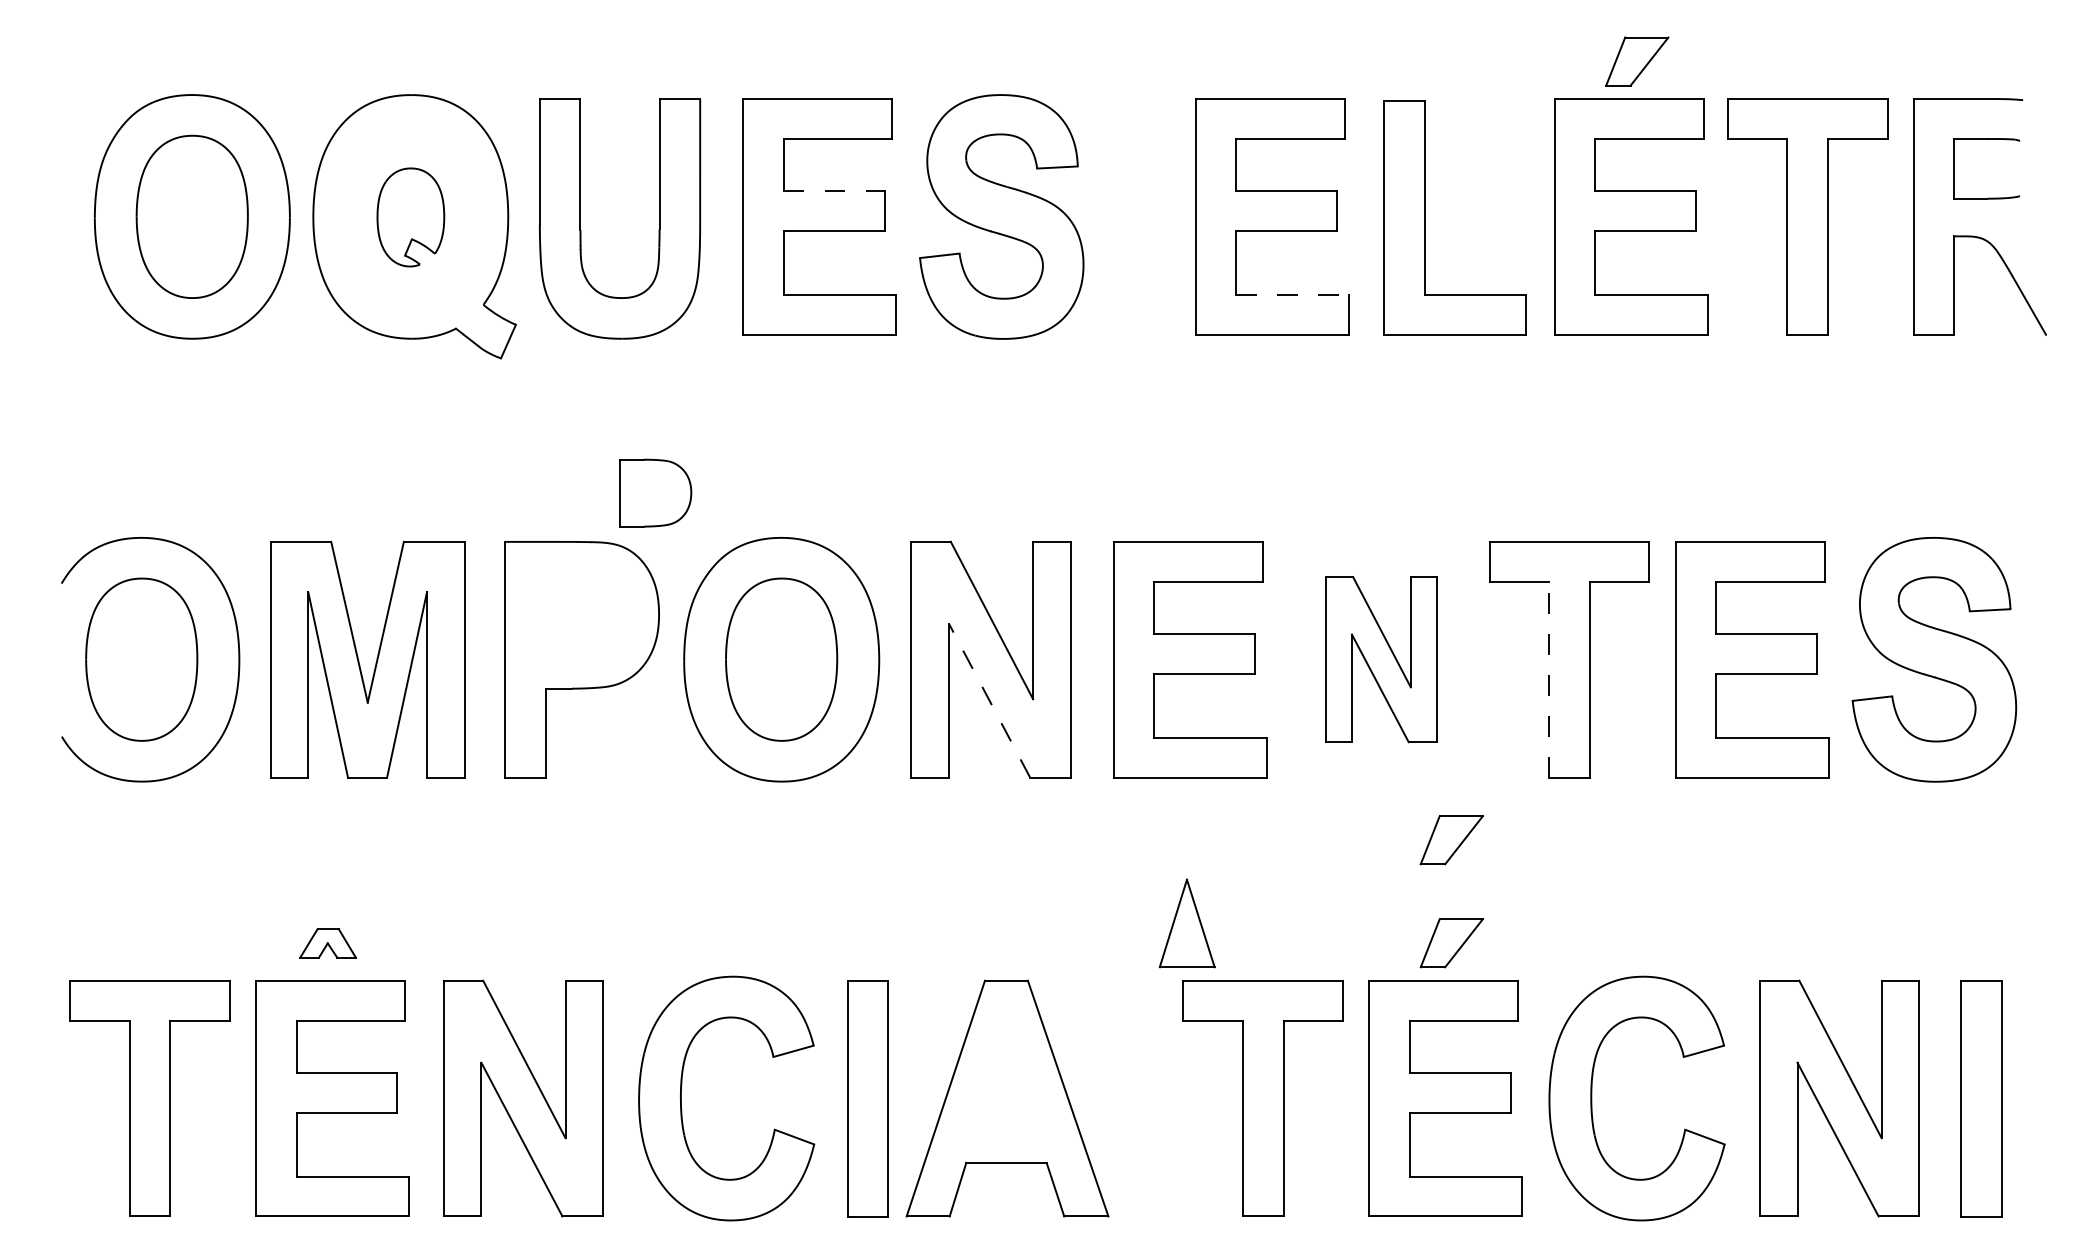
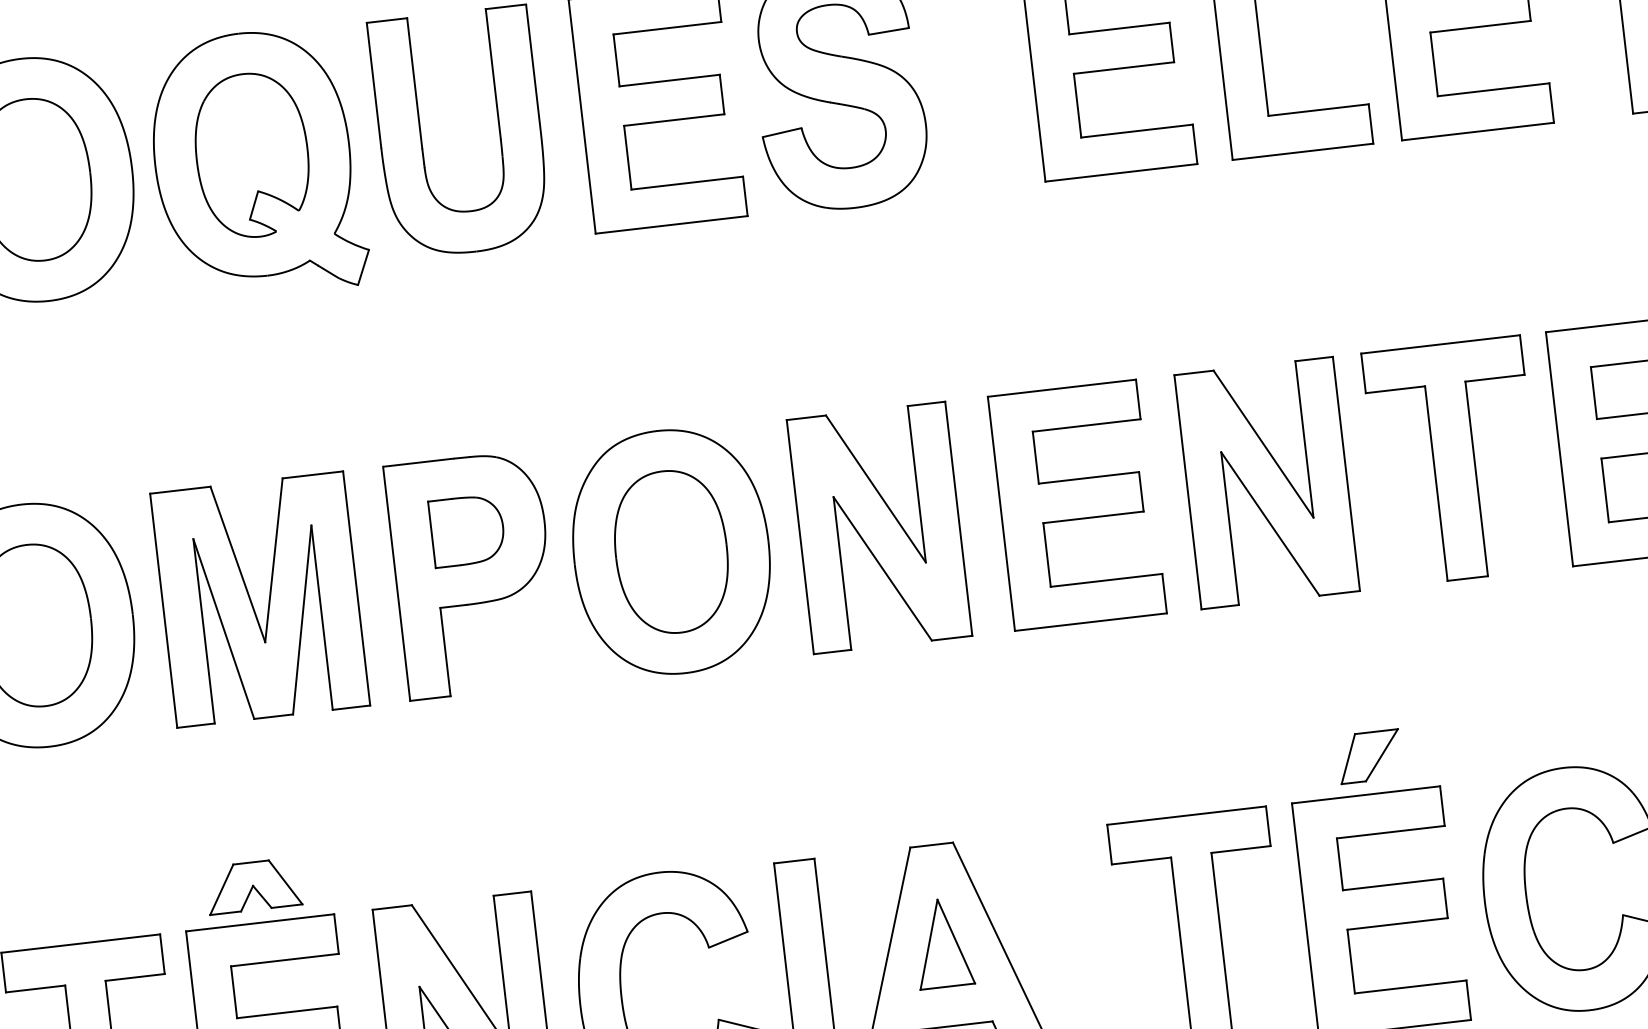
line: (834, 191) -> (670, 80), dashed -> solid
part: (410, 217) -> (251, 155), size x1.67
line: (1293, 295) -> (1138, 131), dashed -> solid
part: (655, 492) -> (467, 530), moved
part: (1381, 659) -> (1267, 482), size x1.43
line: (1549, 679) -> (1436, 483), dashed -> solid
line: (989, 700) -> (882, 568), dashed -> solid
part: (1451, 840) -> (1357, 654), removed
part: (1186, 923) -> (942, 943), moved
part: (327, 943) -> (252, 886), size x1.67

